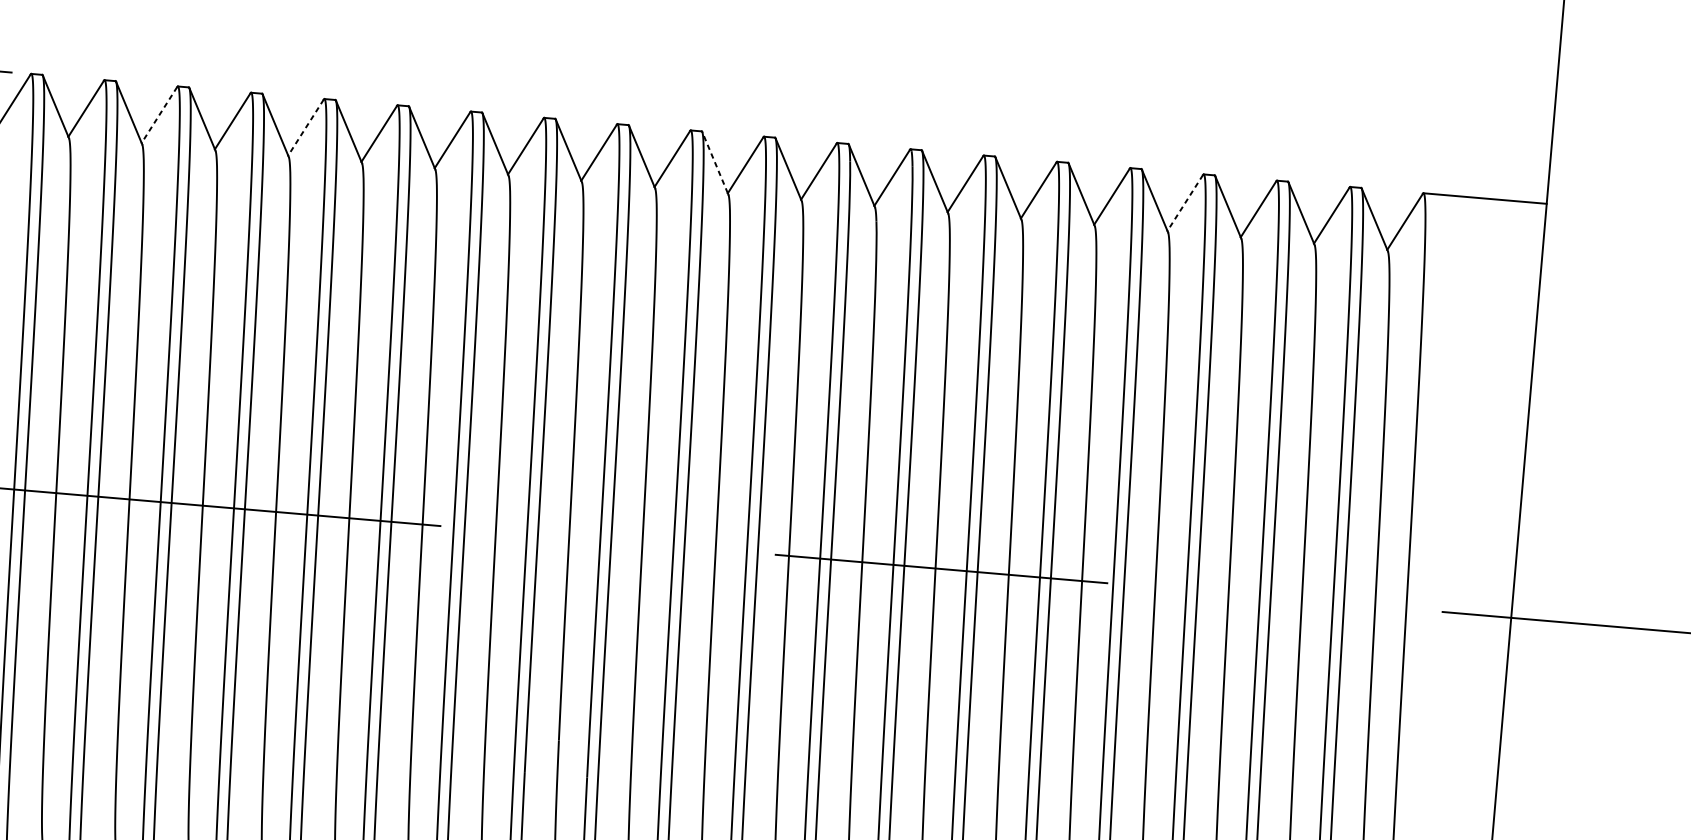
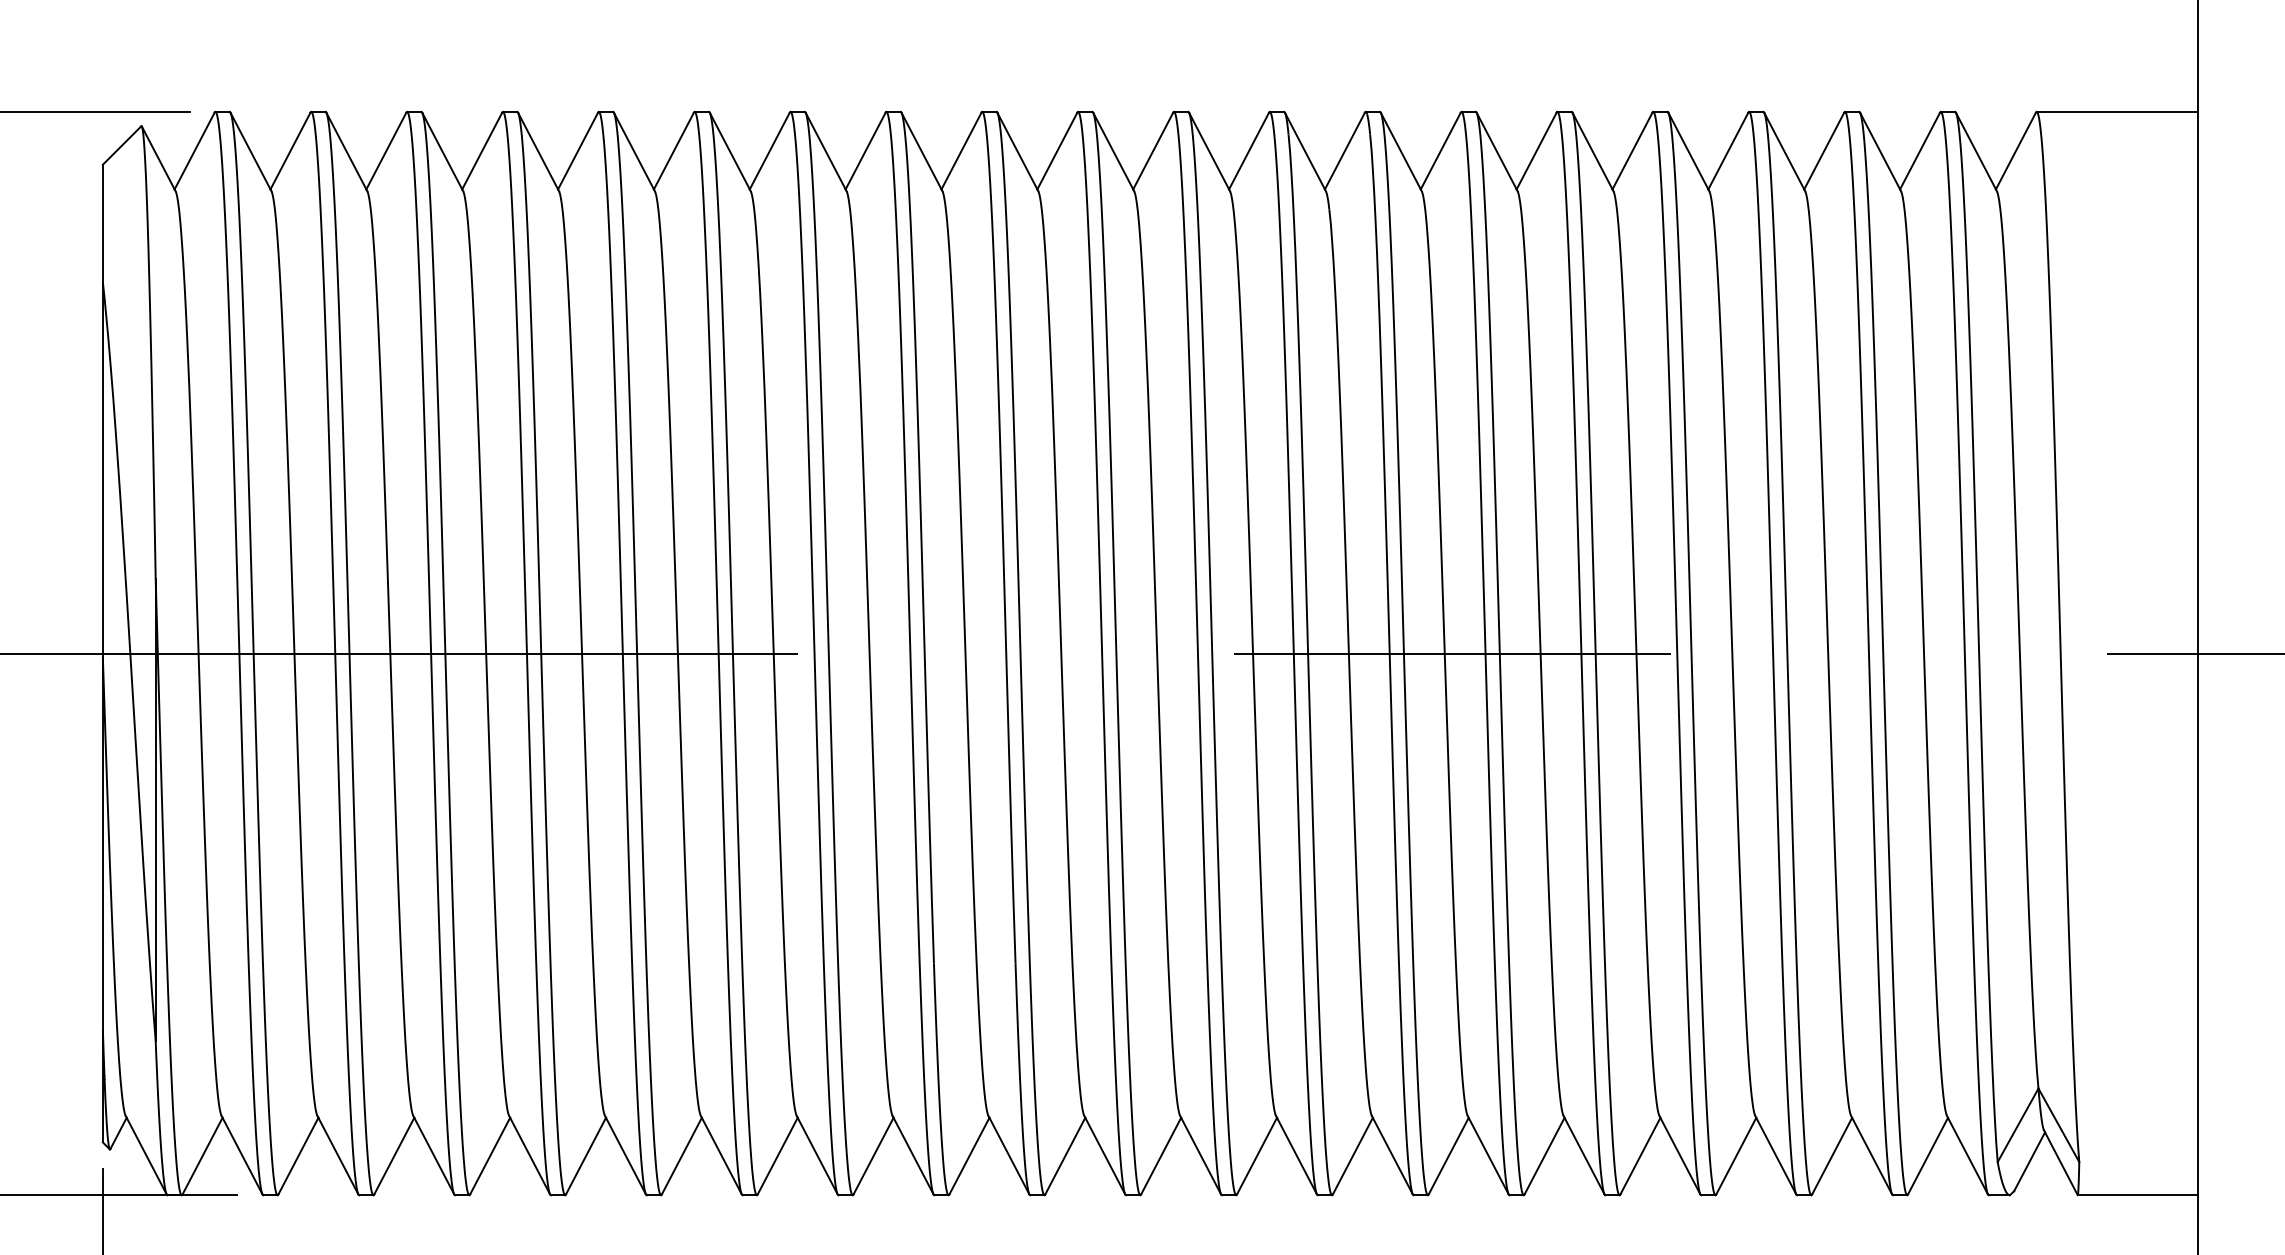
line: (159, 115) -> (386, 151), dashed -> solid
line: (305, 127) -> (577, 151), dashed -> solid
line: (715, 162) -> (1113, 150), dashed -> solid
line: (1185, 203) -> (1728, 151), dashed -> solid

